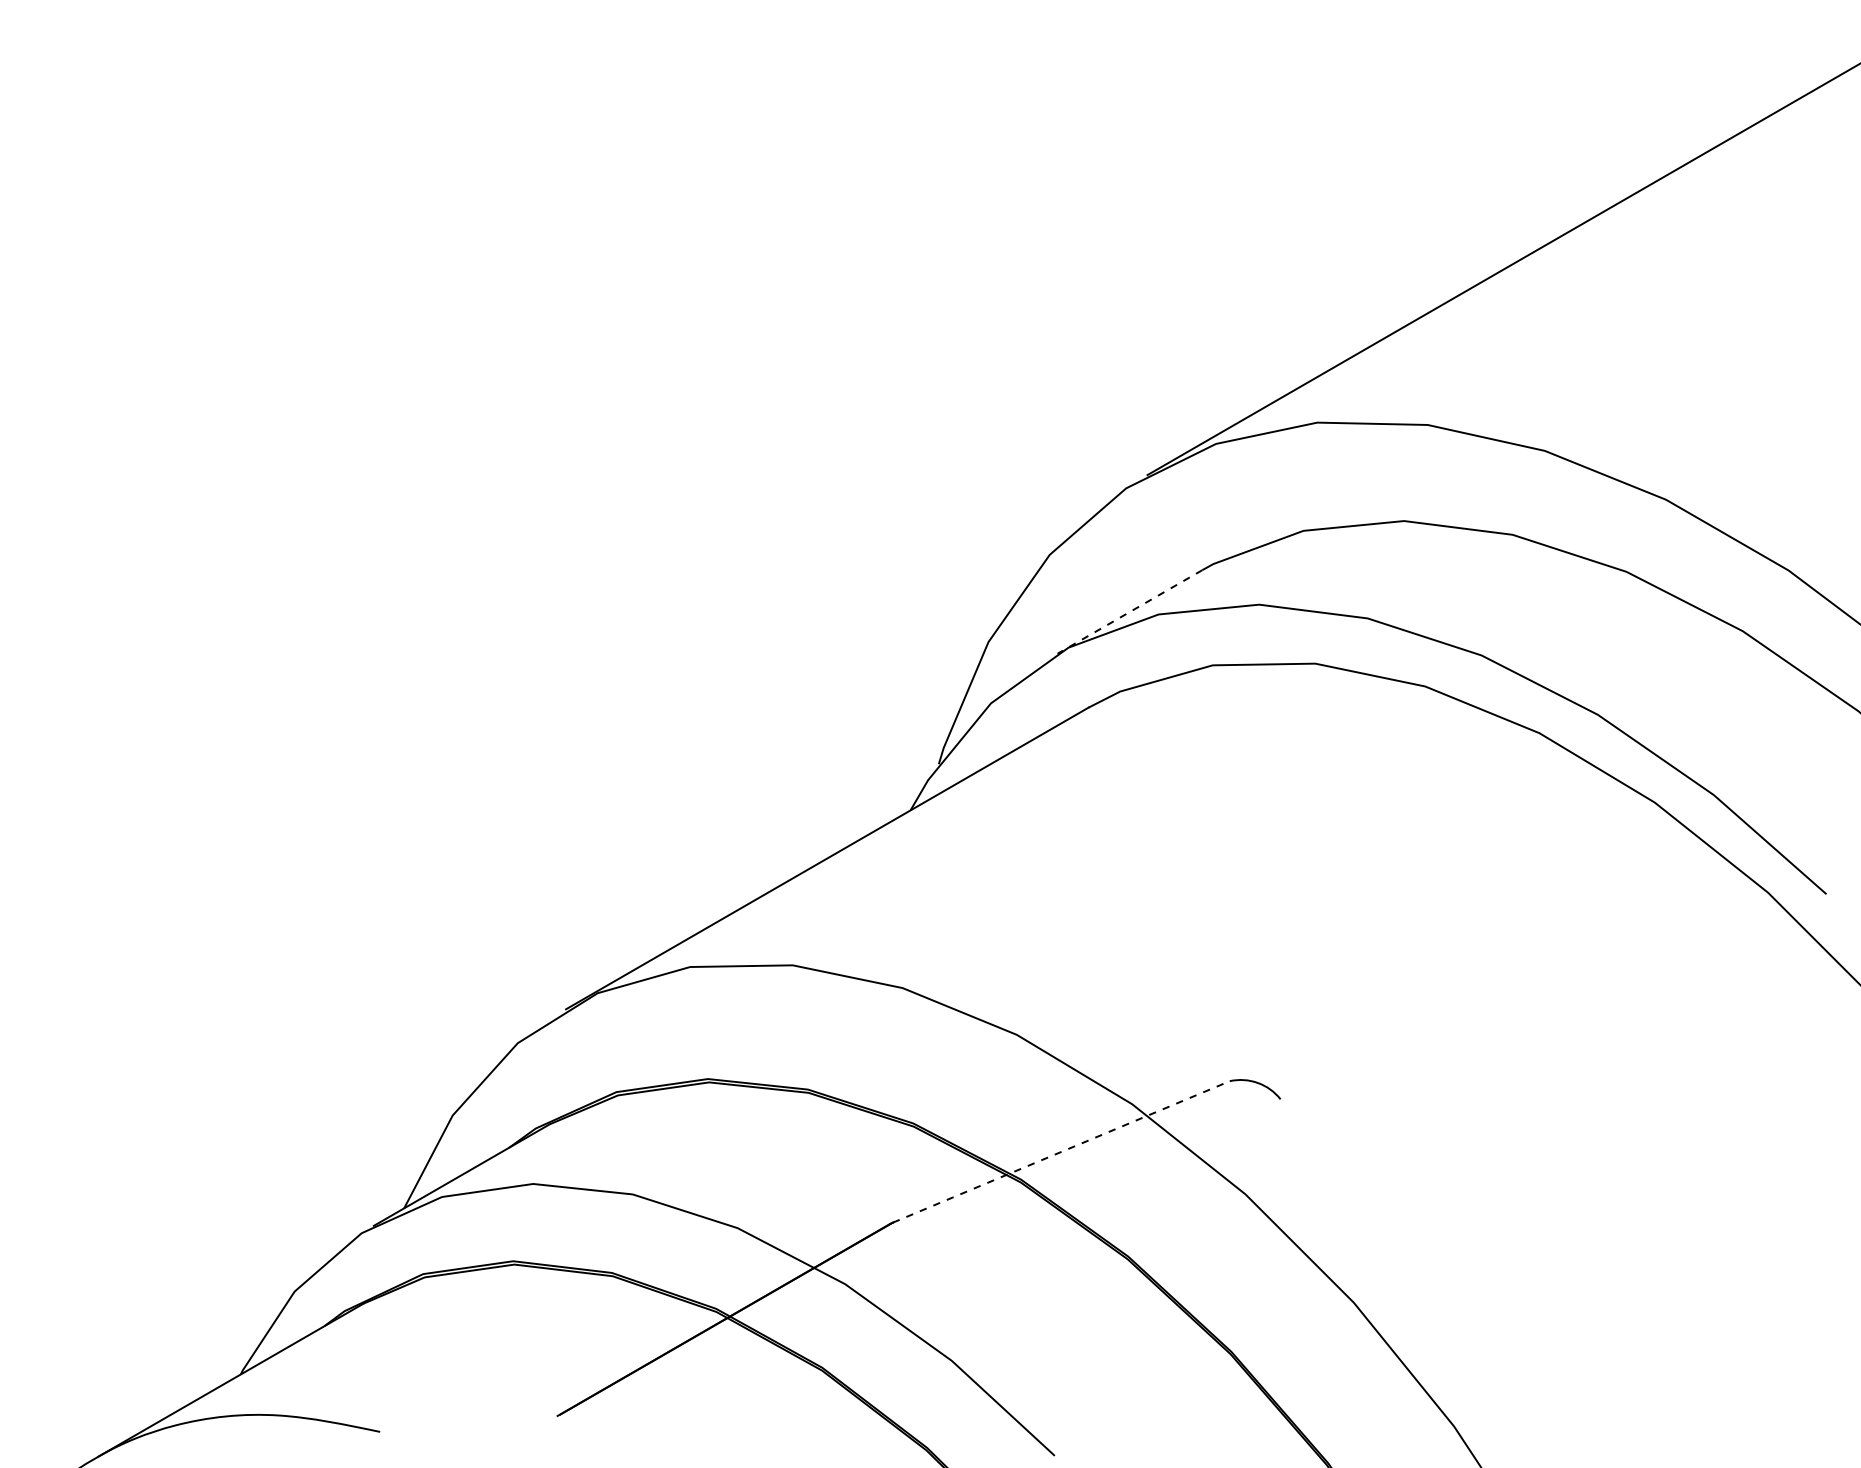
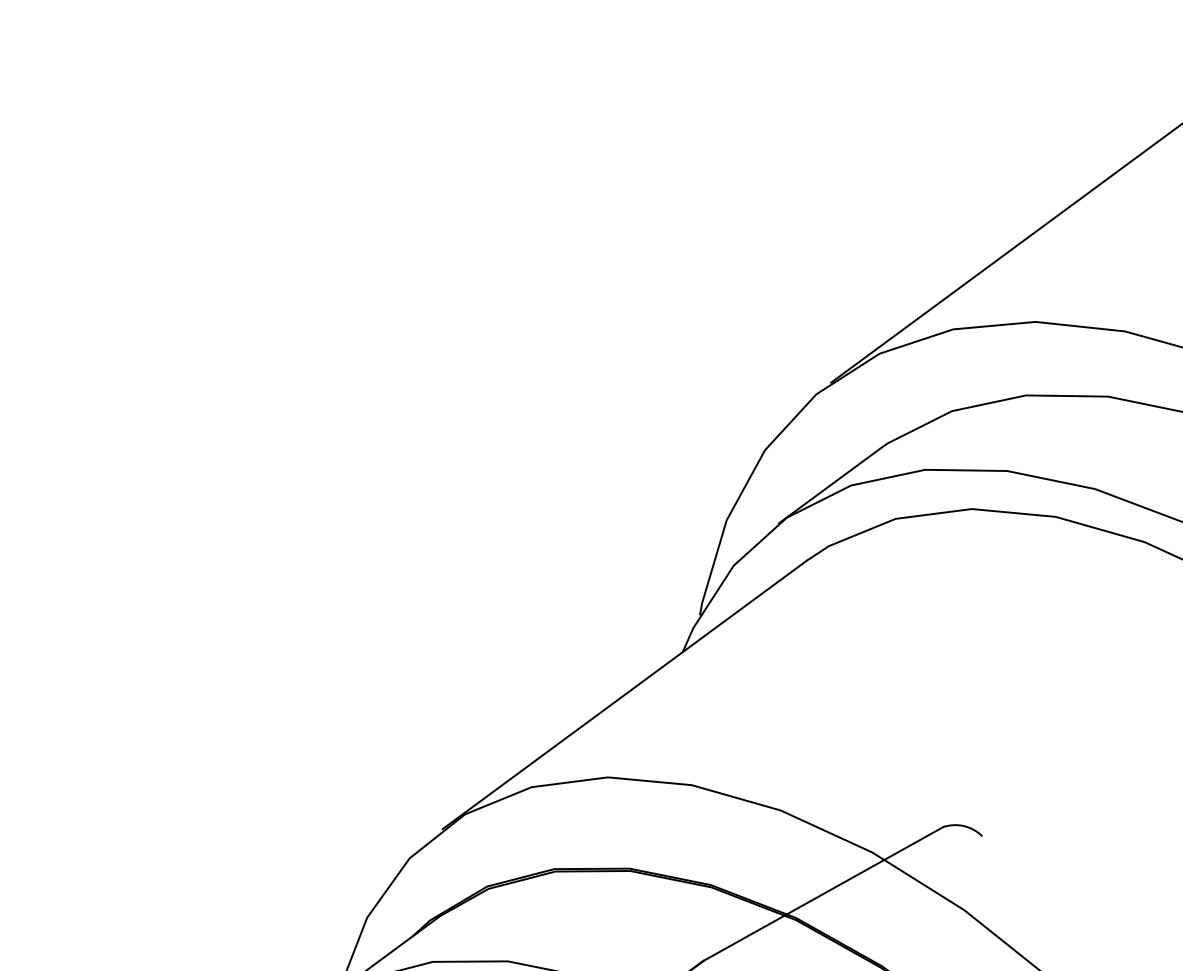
line: (1129, 611) -> (829, 485), dashed -> solid
line: (1061, 1151) -> (823, 893), dashed -> solid

